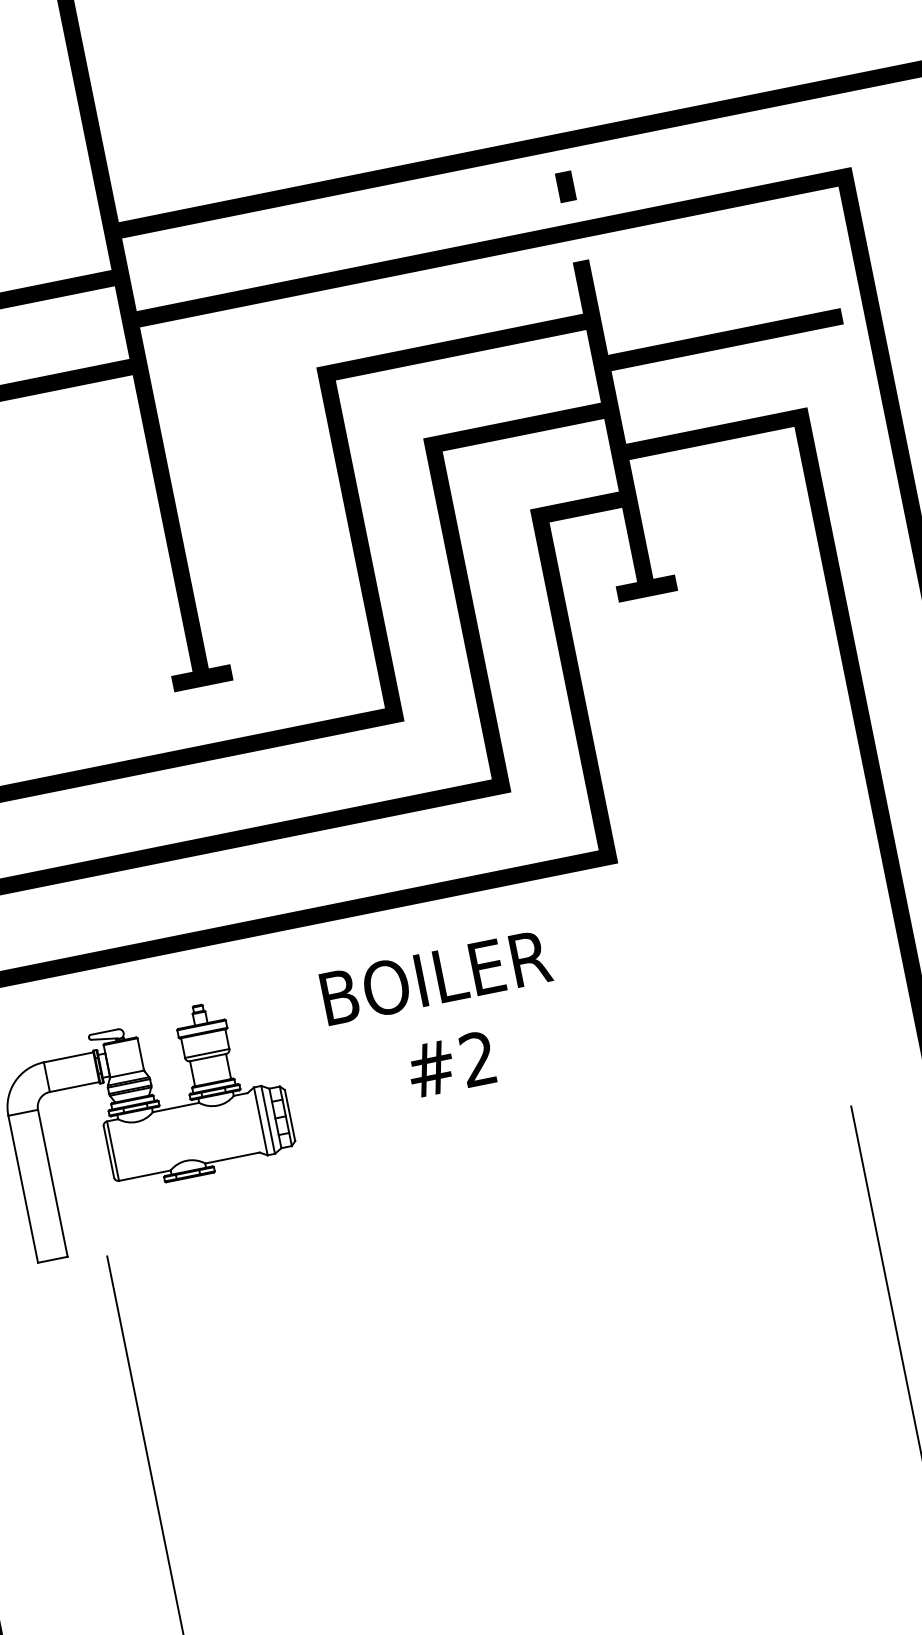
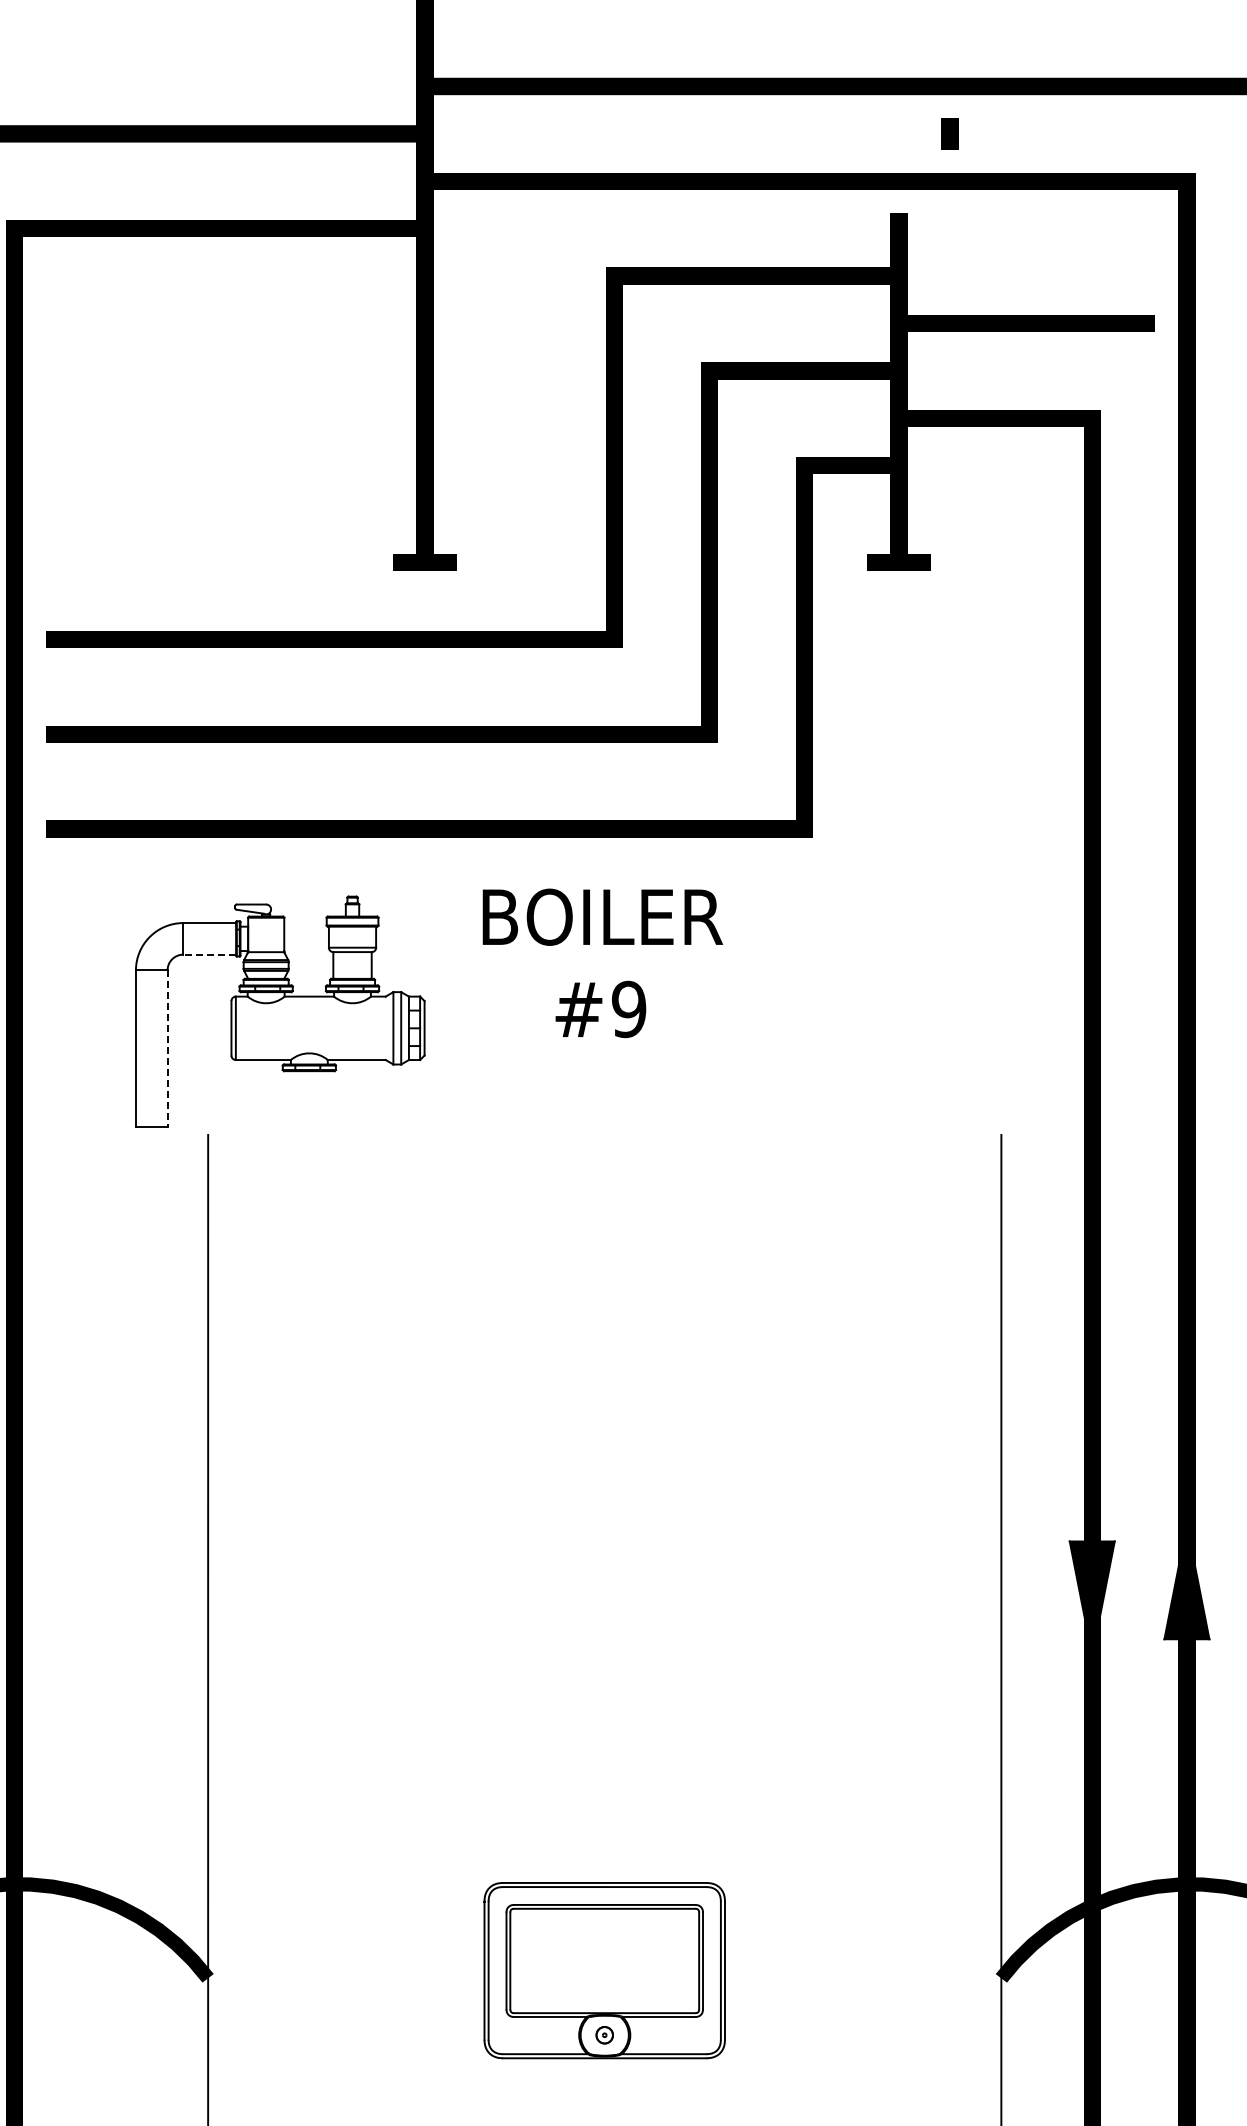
line: (565, 186) -> (949, 133), moved
text: (477, 1059) -> (628, 1009), #2 -> #9
line: (74, 1086) -> (209, 954), solid -> dashed
line: (52, 1183) -> (167, 1049), solid -> dashed

